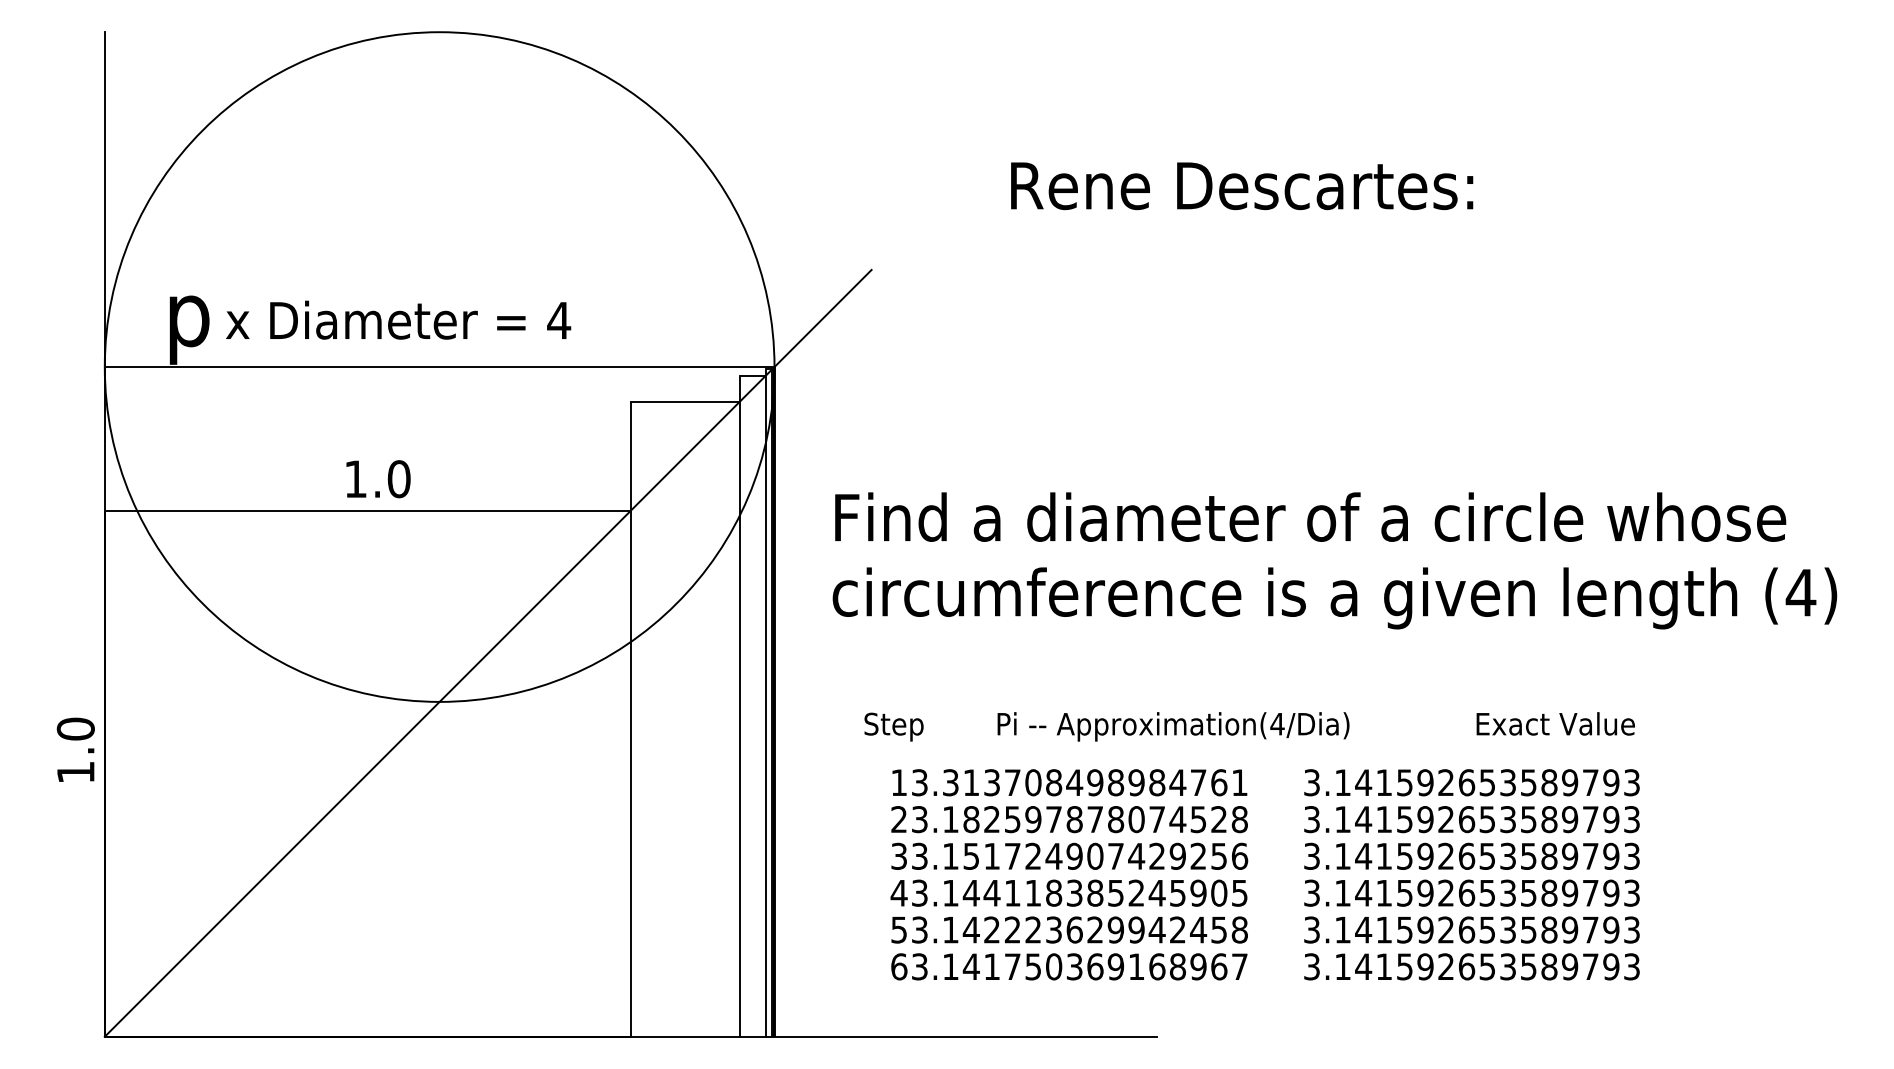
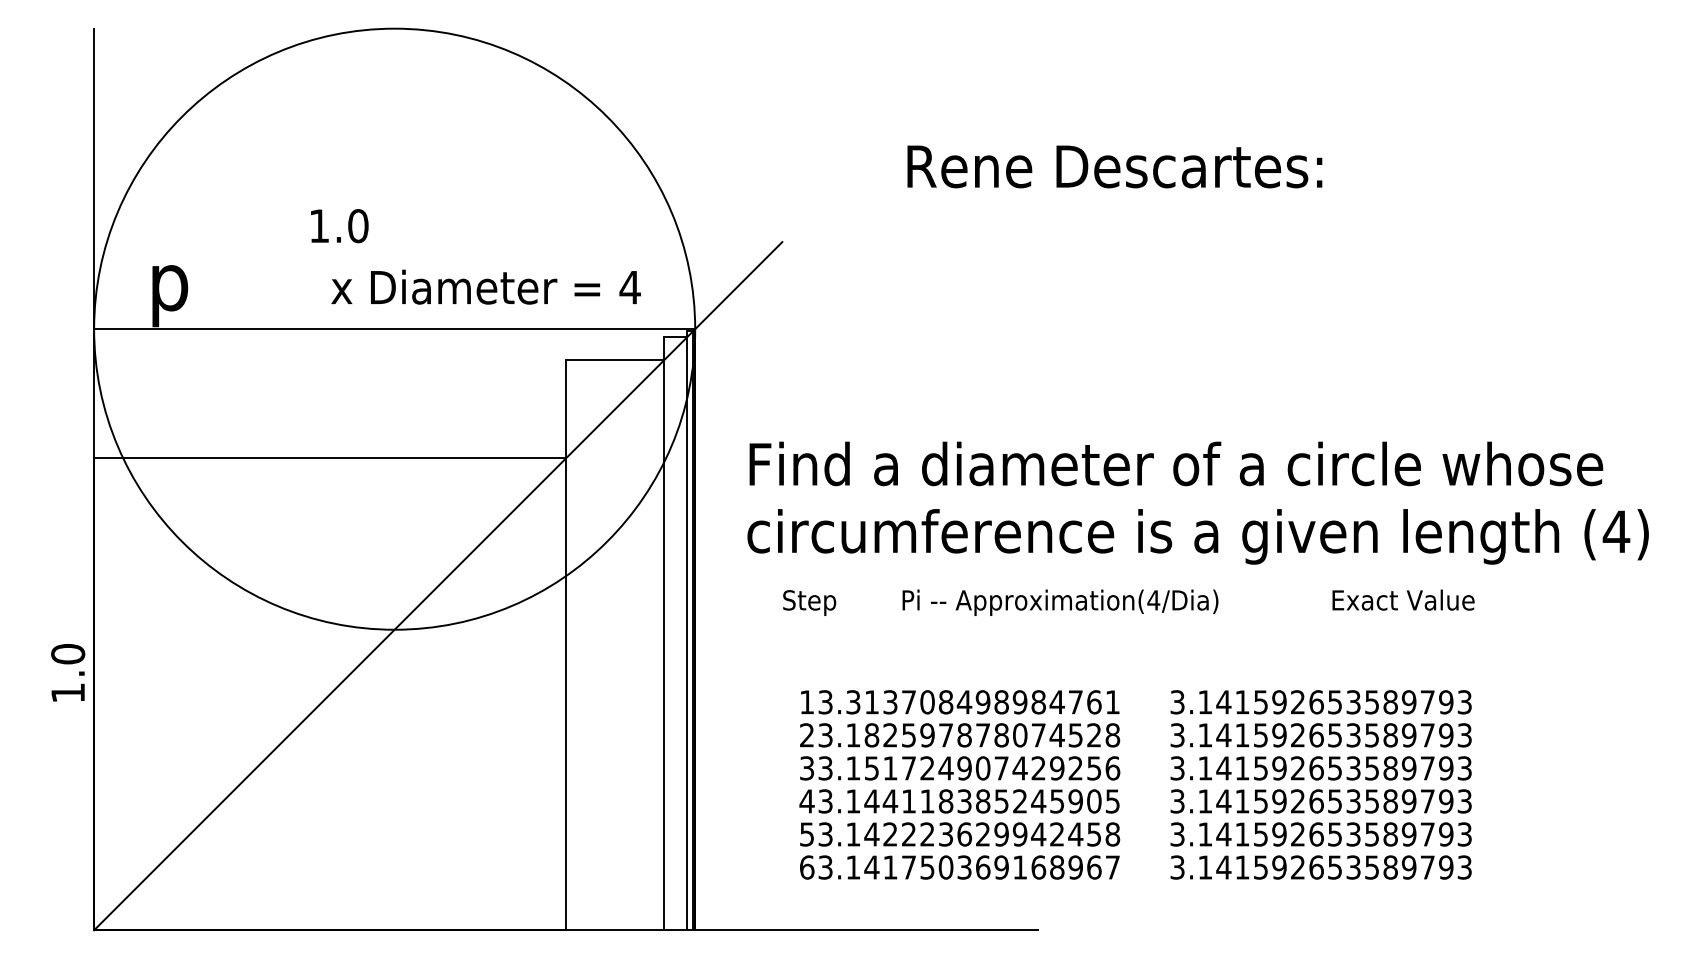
text: (398, 319) -> (486, 286), moved
text: (378, 479) -> (339, 226), moved
text: (1249, 726) -> (1128, 602), moved

